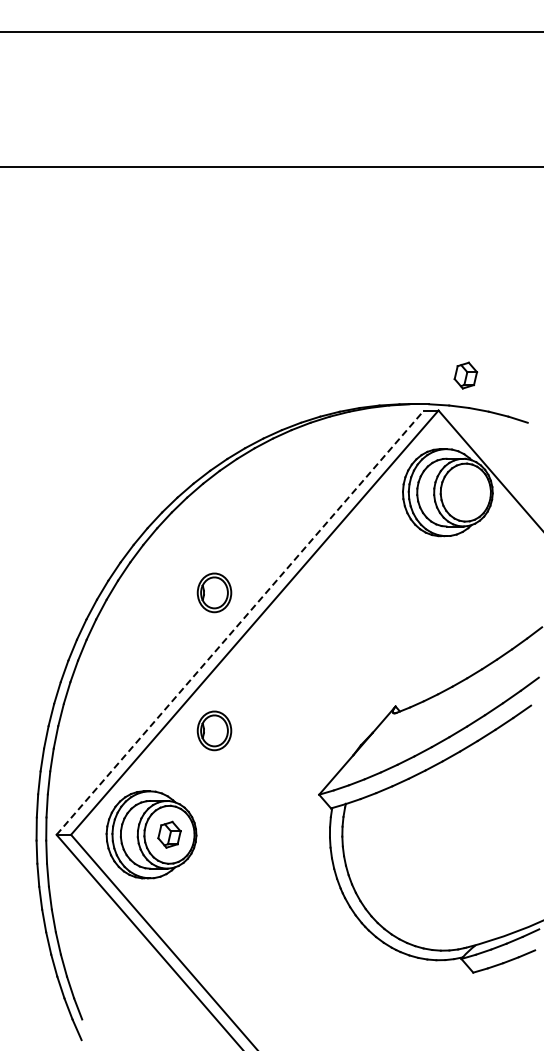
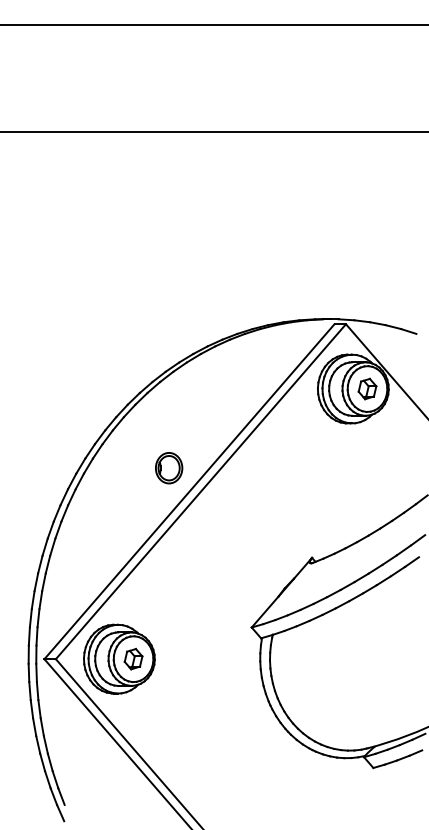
part: (465, 375) -> (367, 388), moved
line: (240, 622) -> (189, 491), dashed -> solid
part: (214, 730) -> (169, 576), removed

